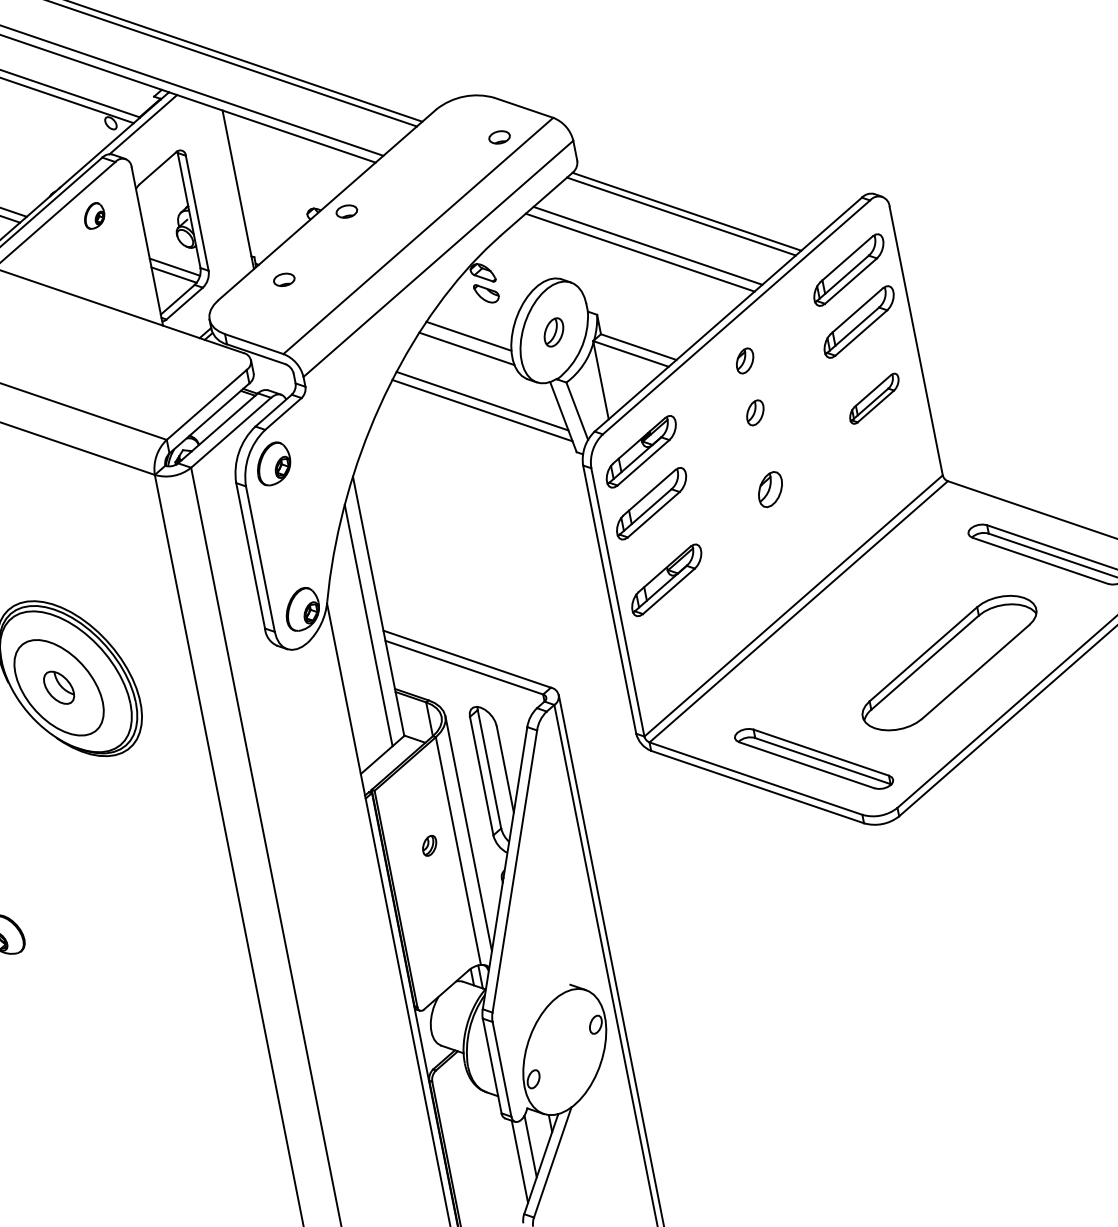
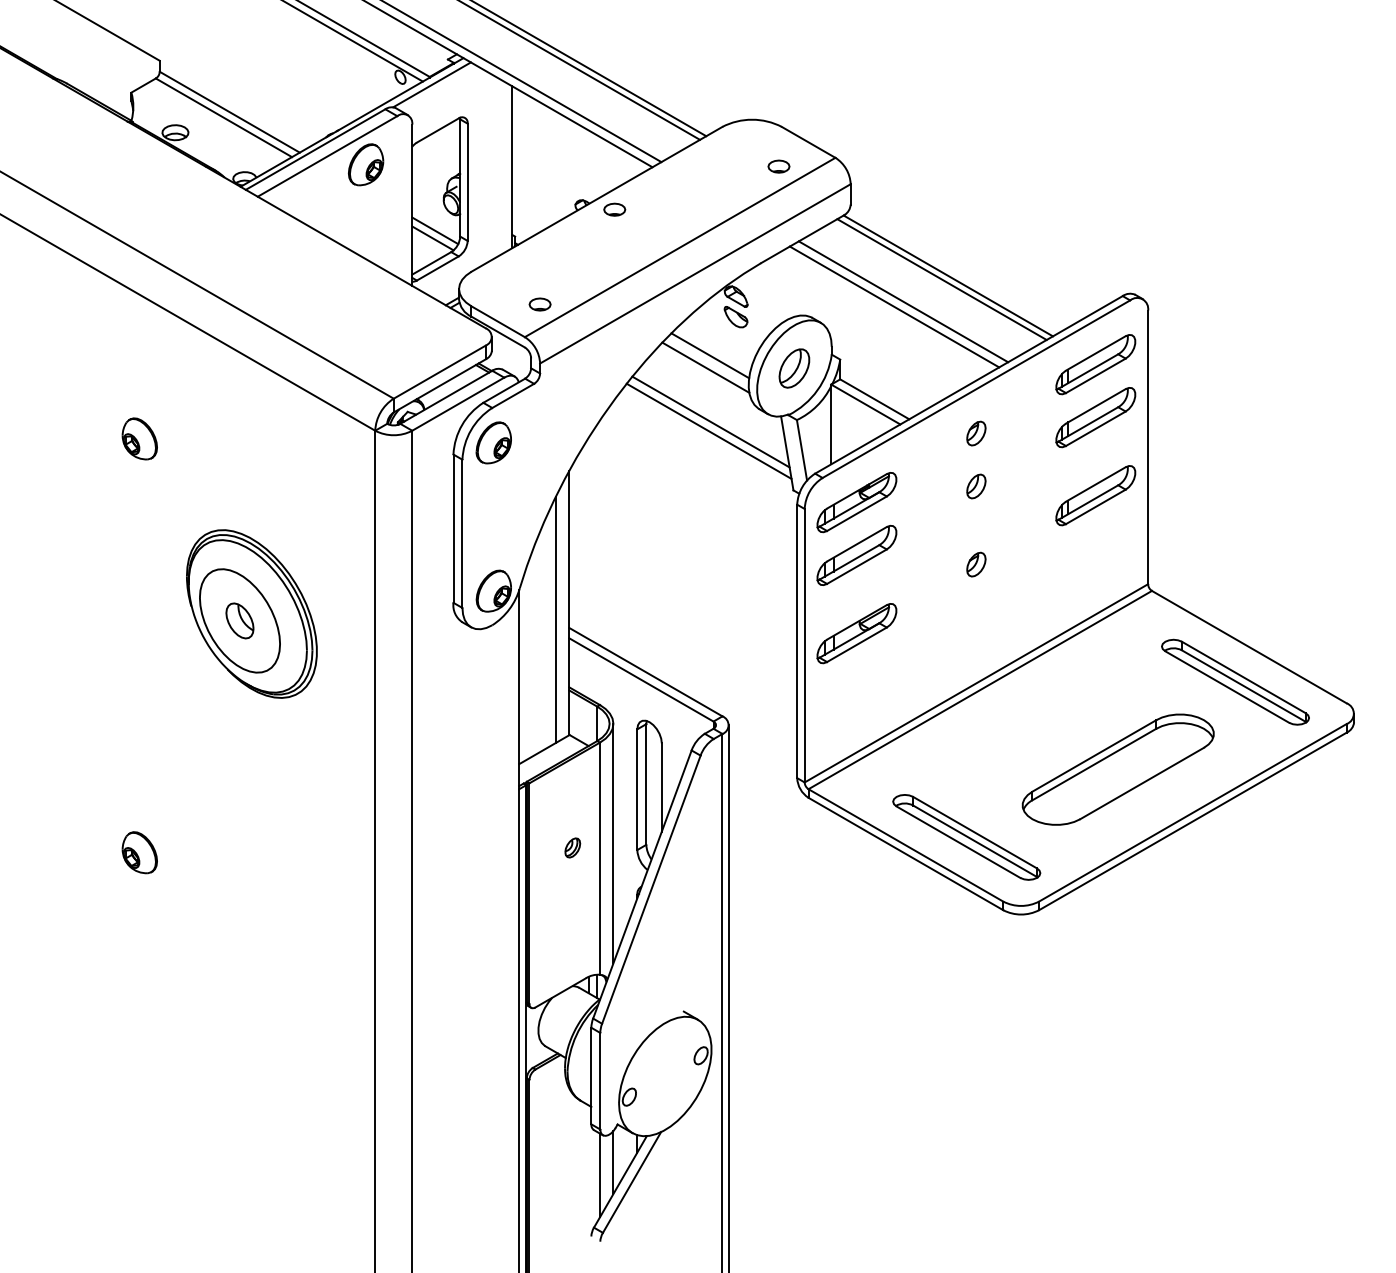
part: (94, 215) -> (366, 164), size x1.67
part: (283, 279) -> (539, 304), moved
part: (554, 332) -> (794, 368), size x1.43
part: (873, 398) -> (1095, 495), size x1.43
part: (770, 489) -> (976, 564), size x0.71

